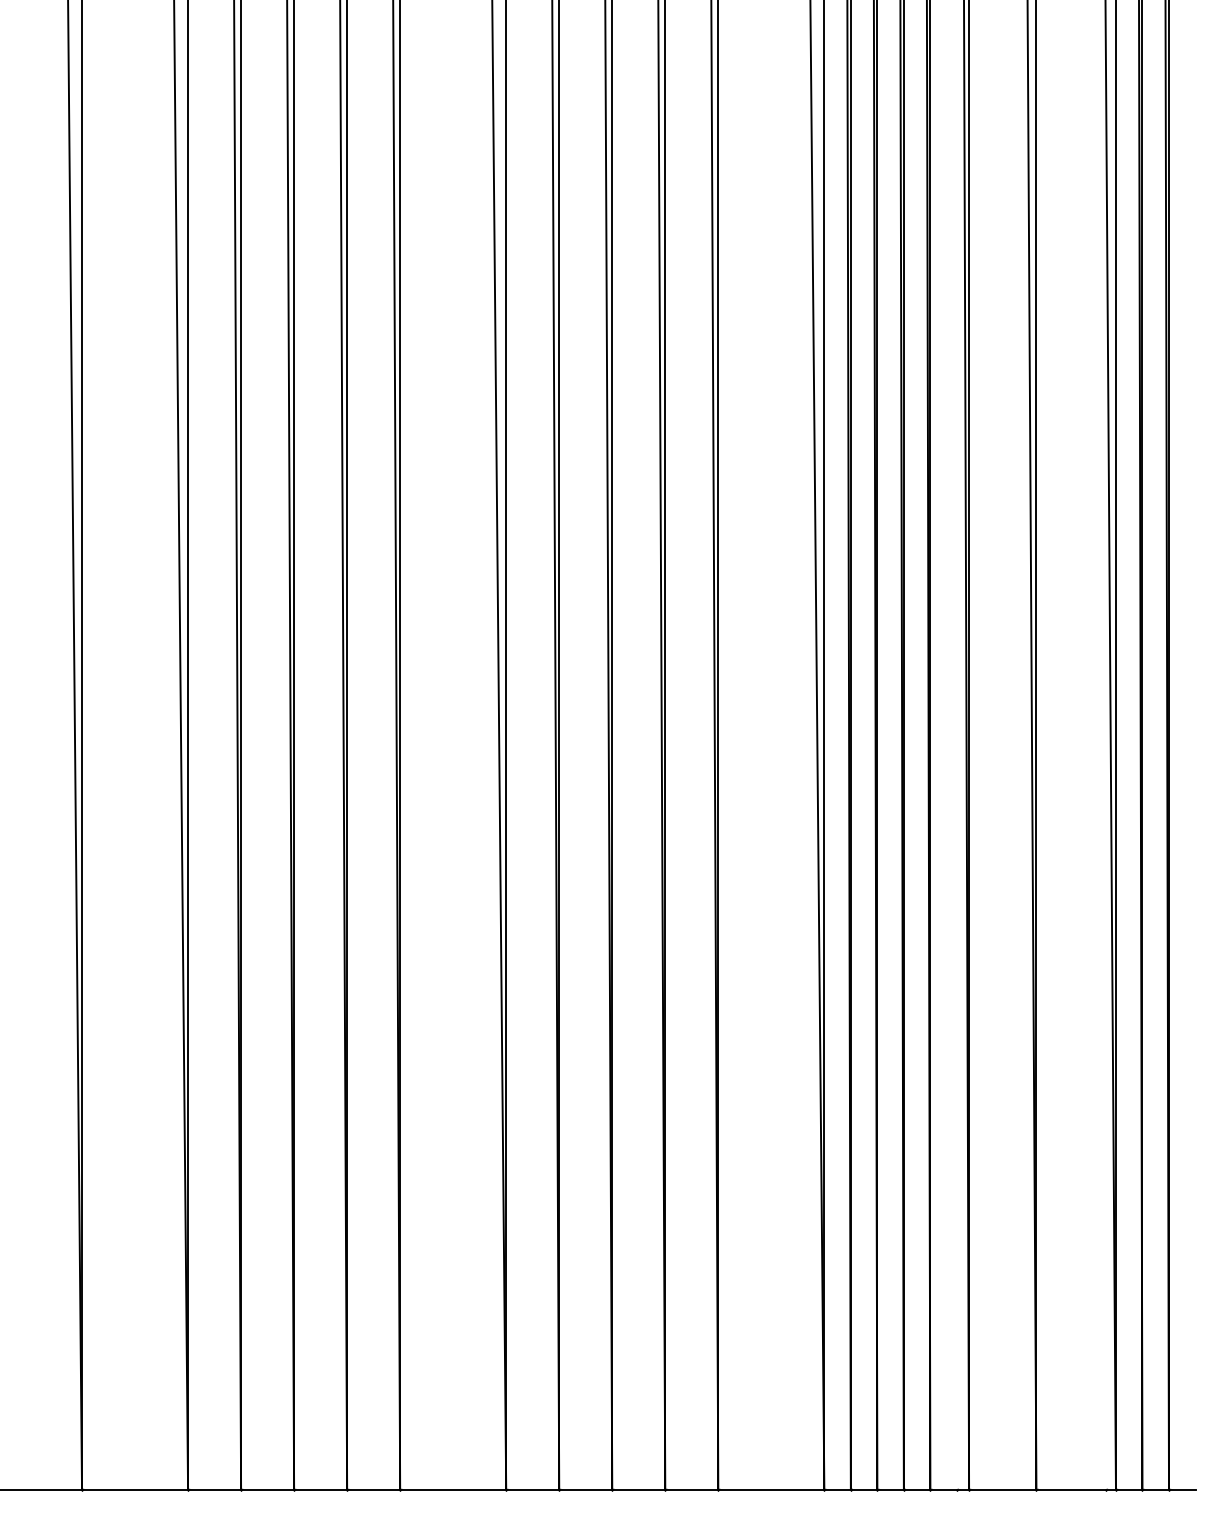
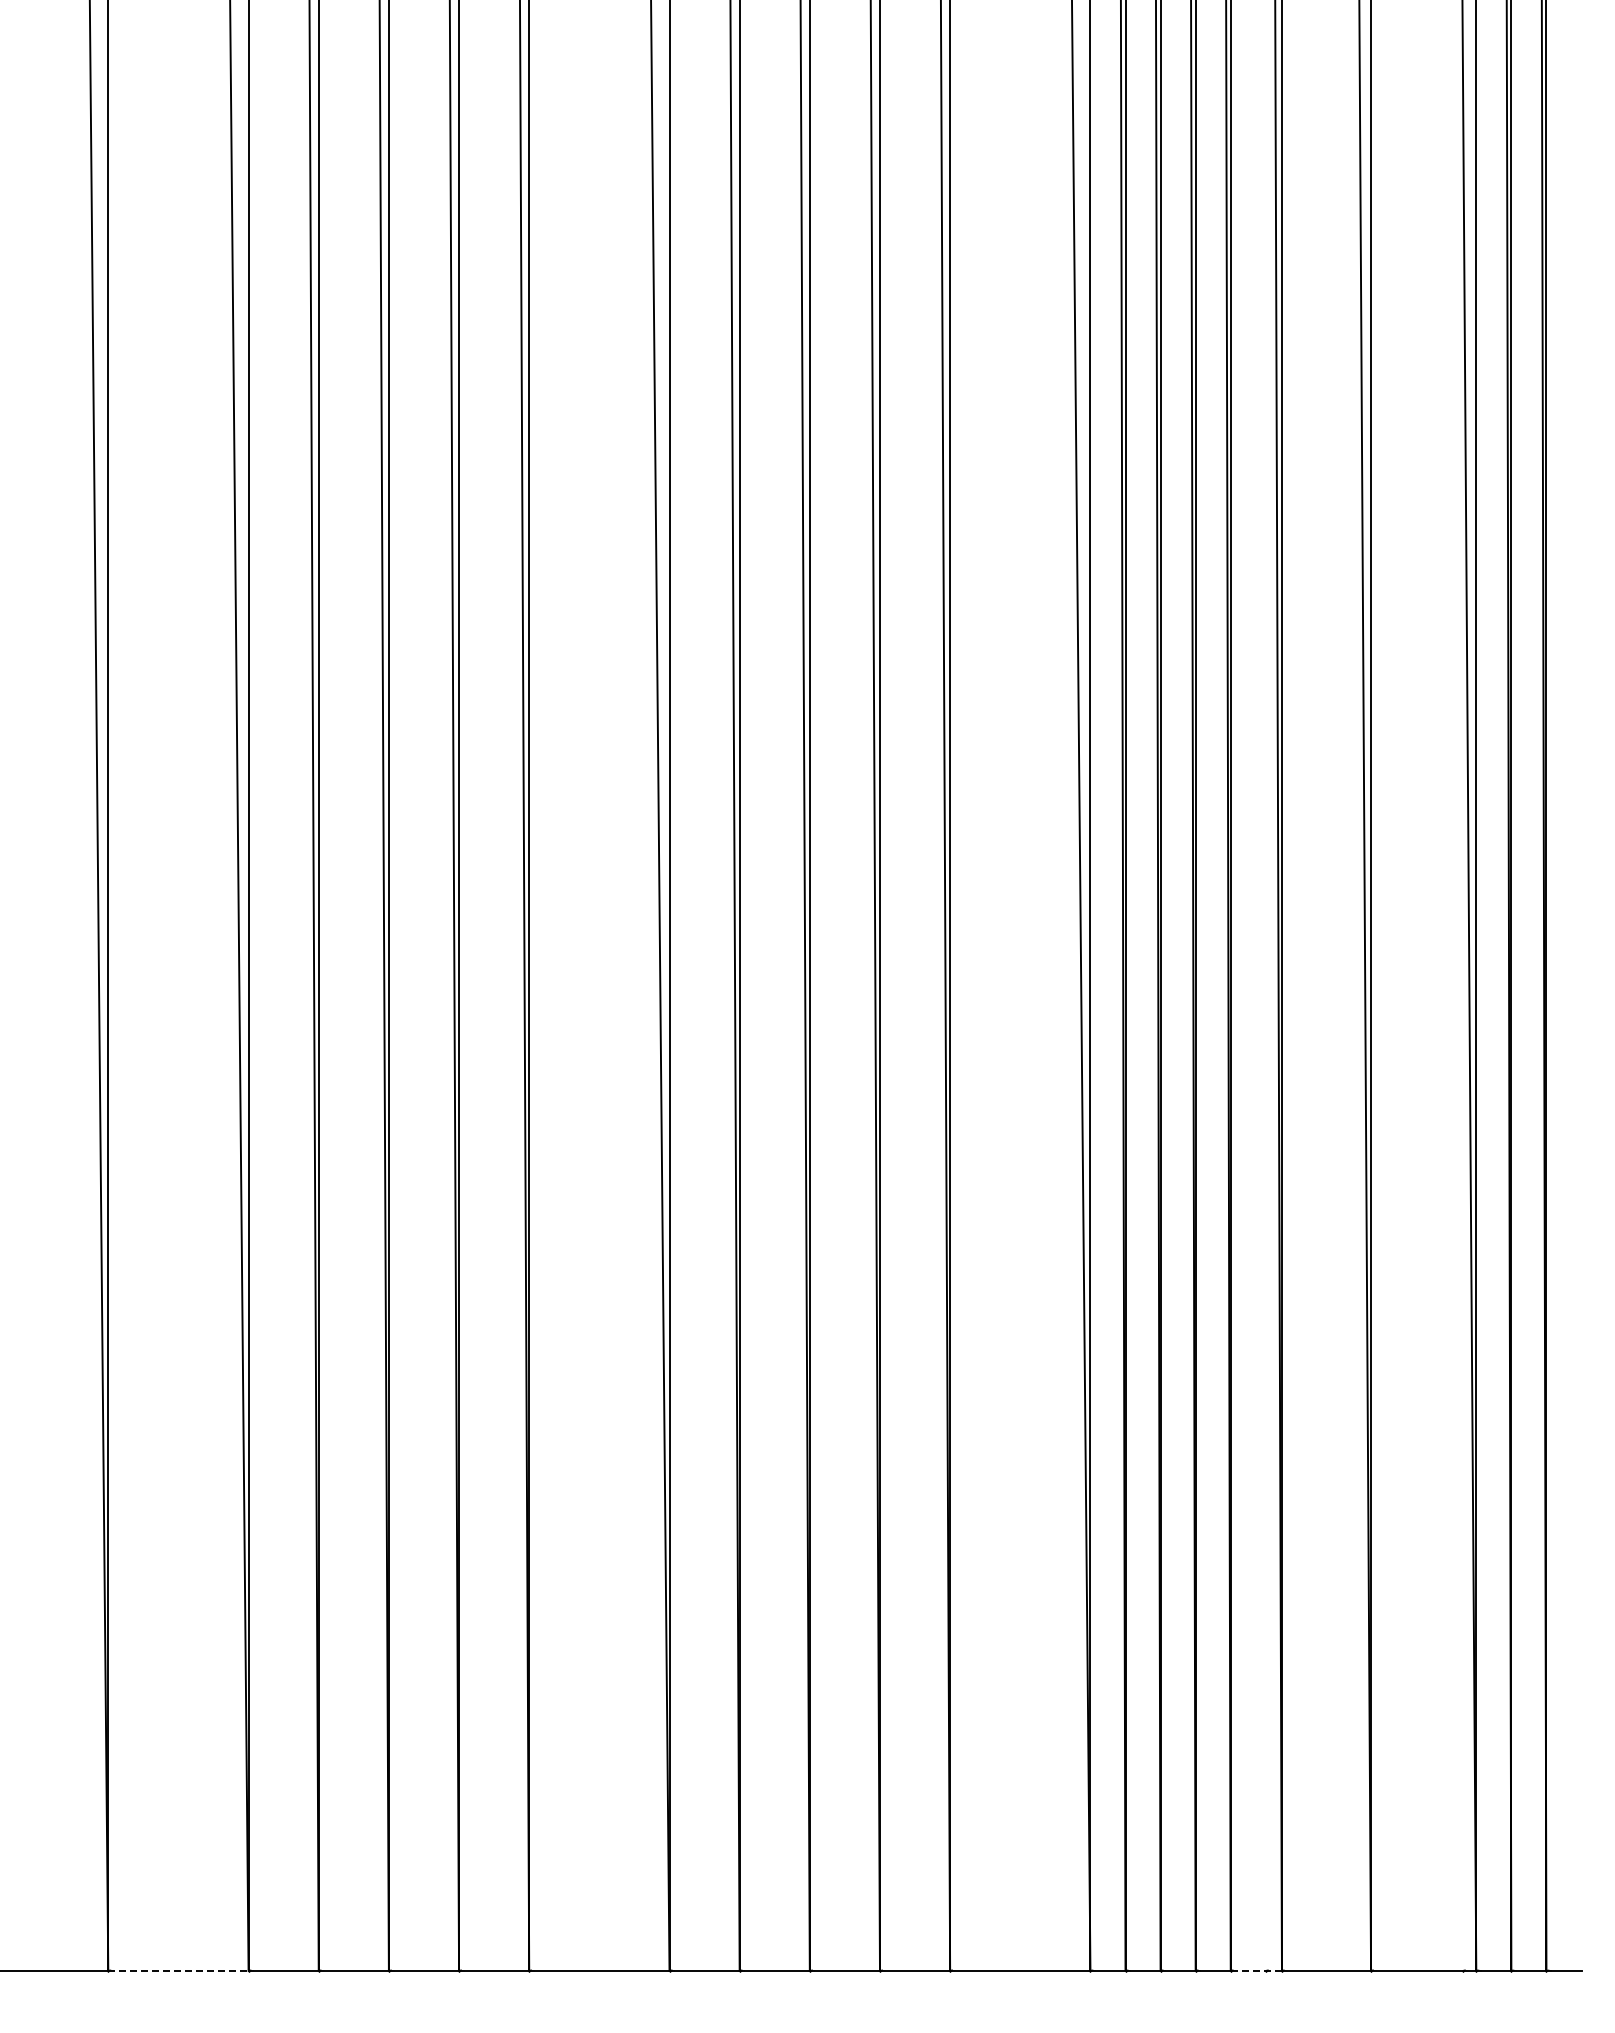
line: (135, 1489) -> (178, 1970), solid -> dashed
line: (949, 1489) -> (1256, 1970), solid -> dashed

